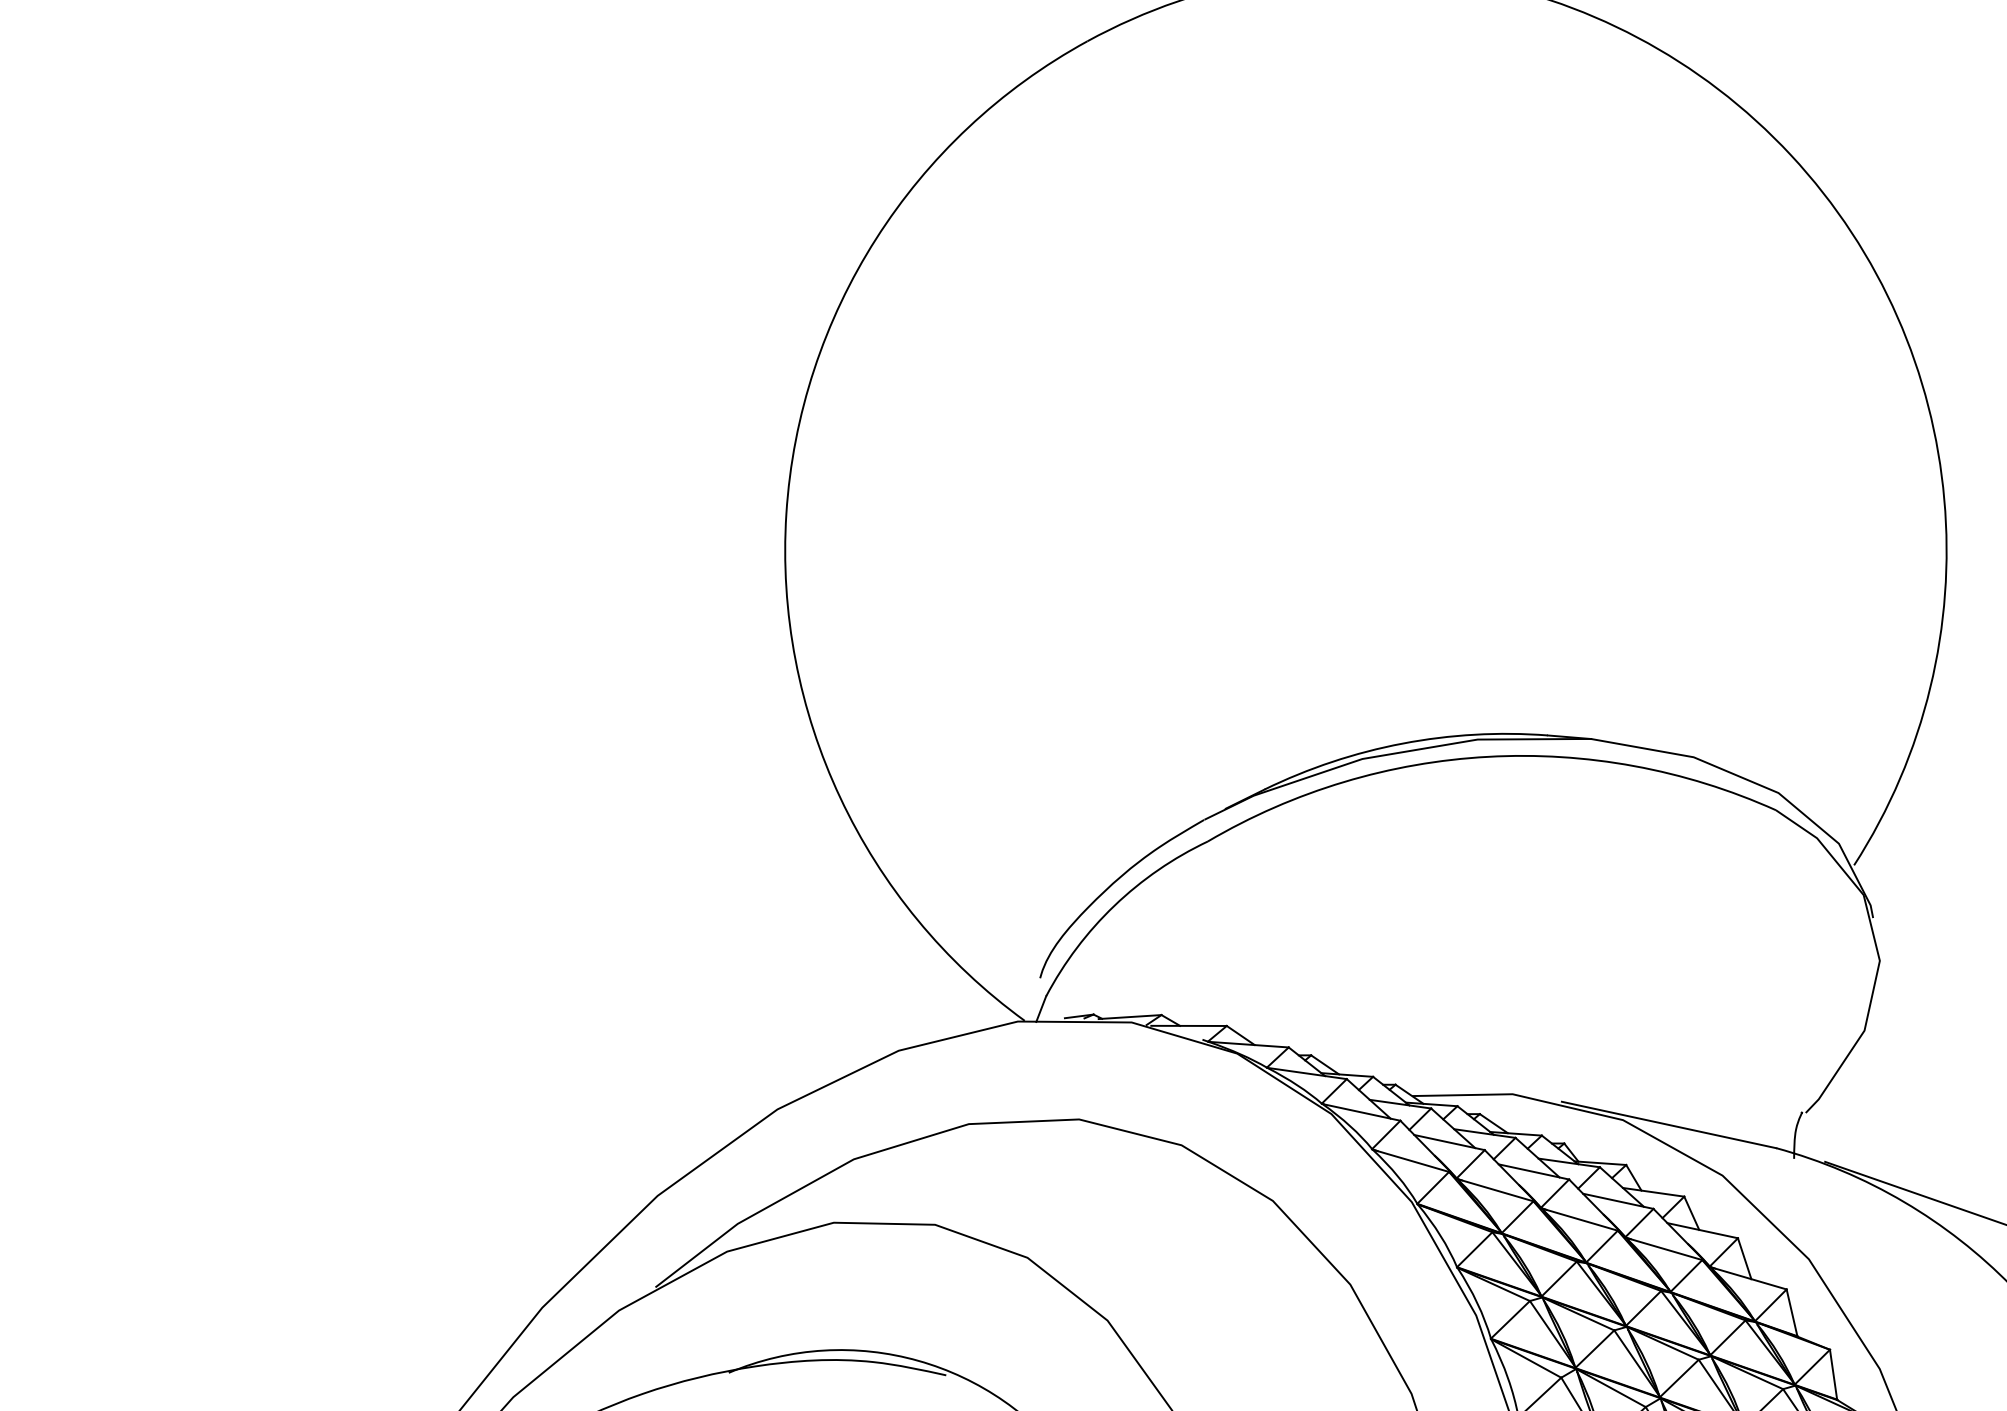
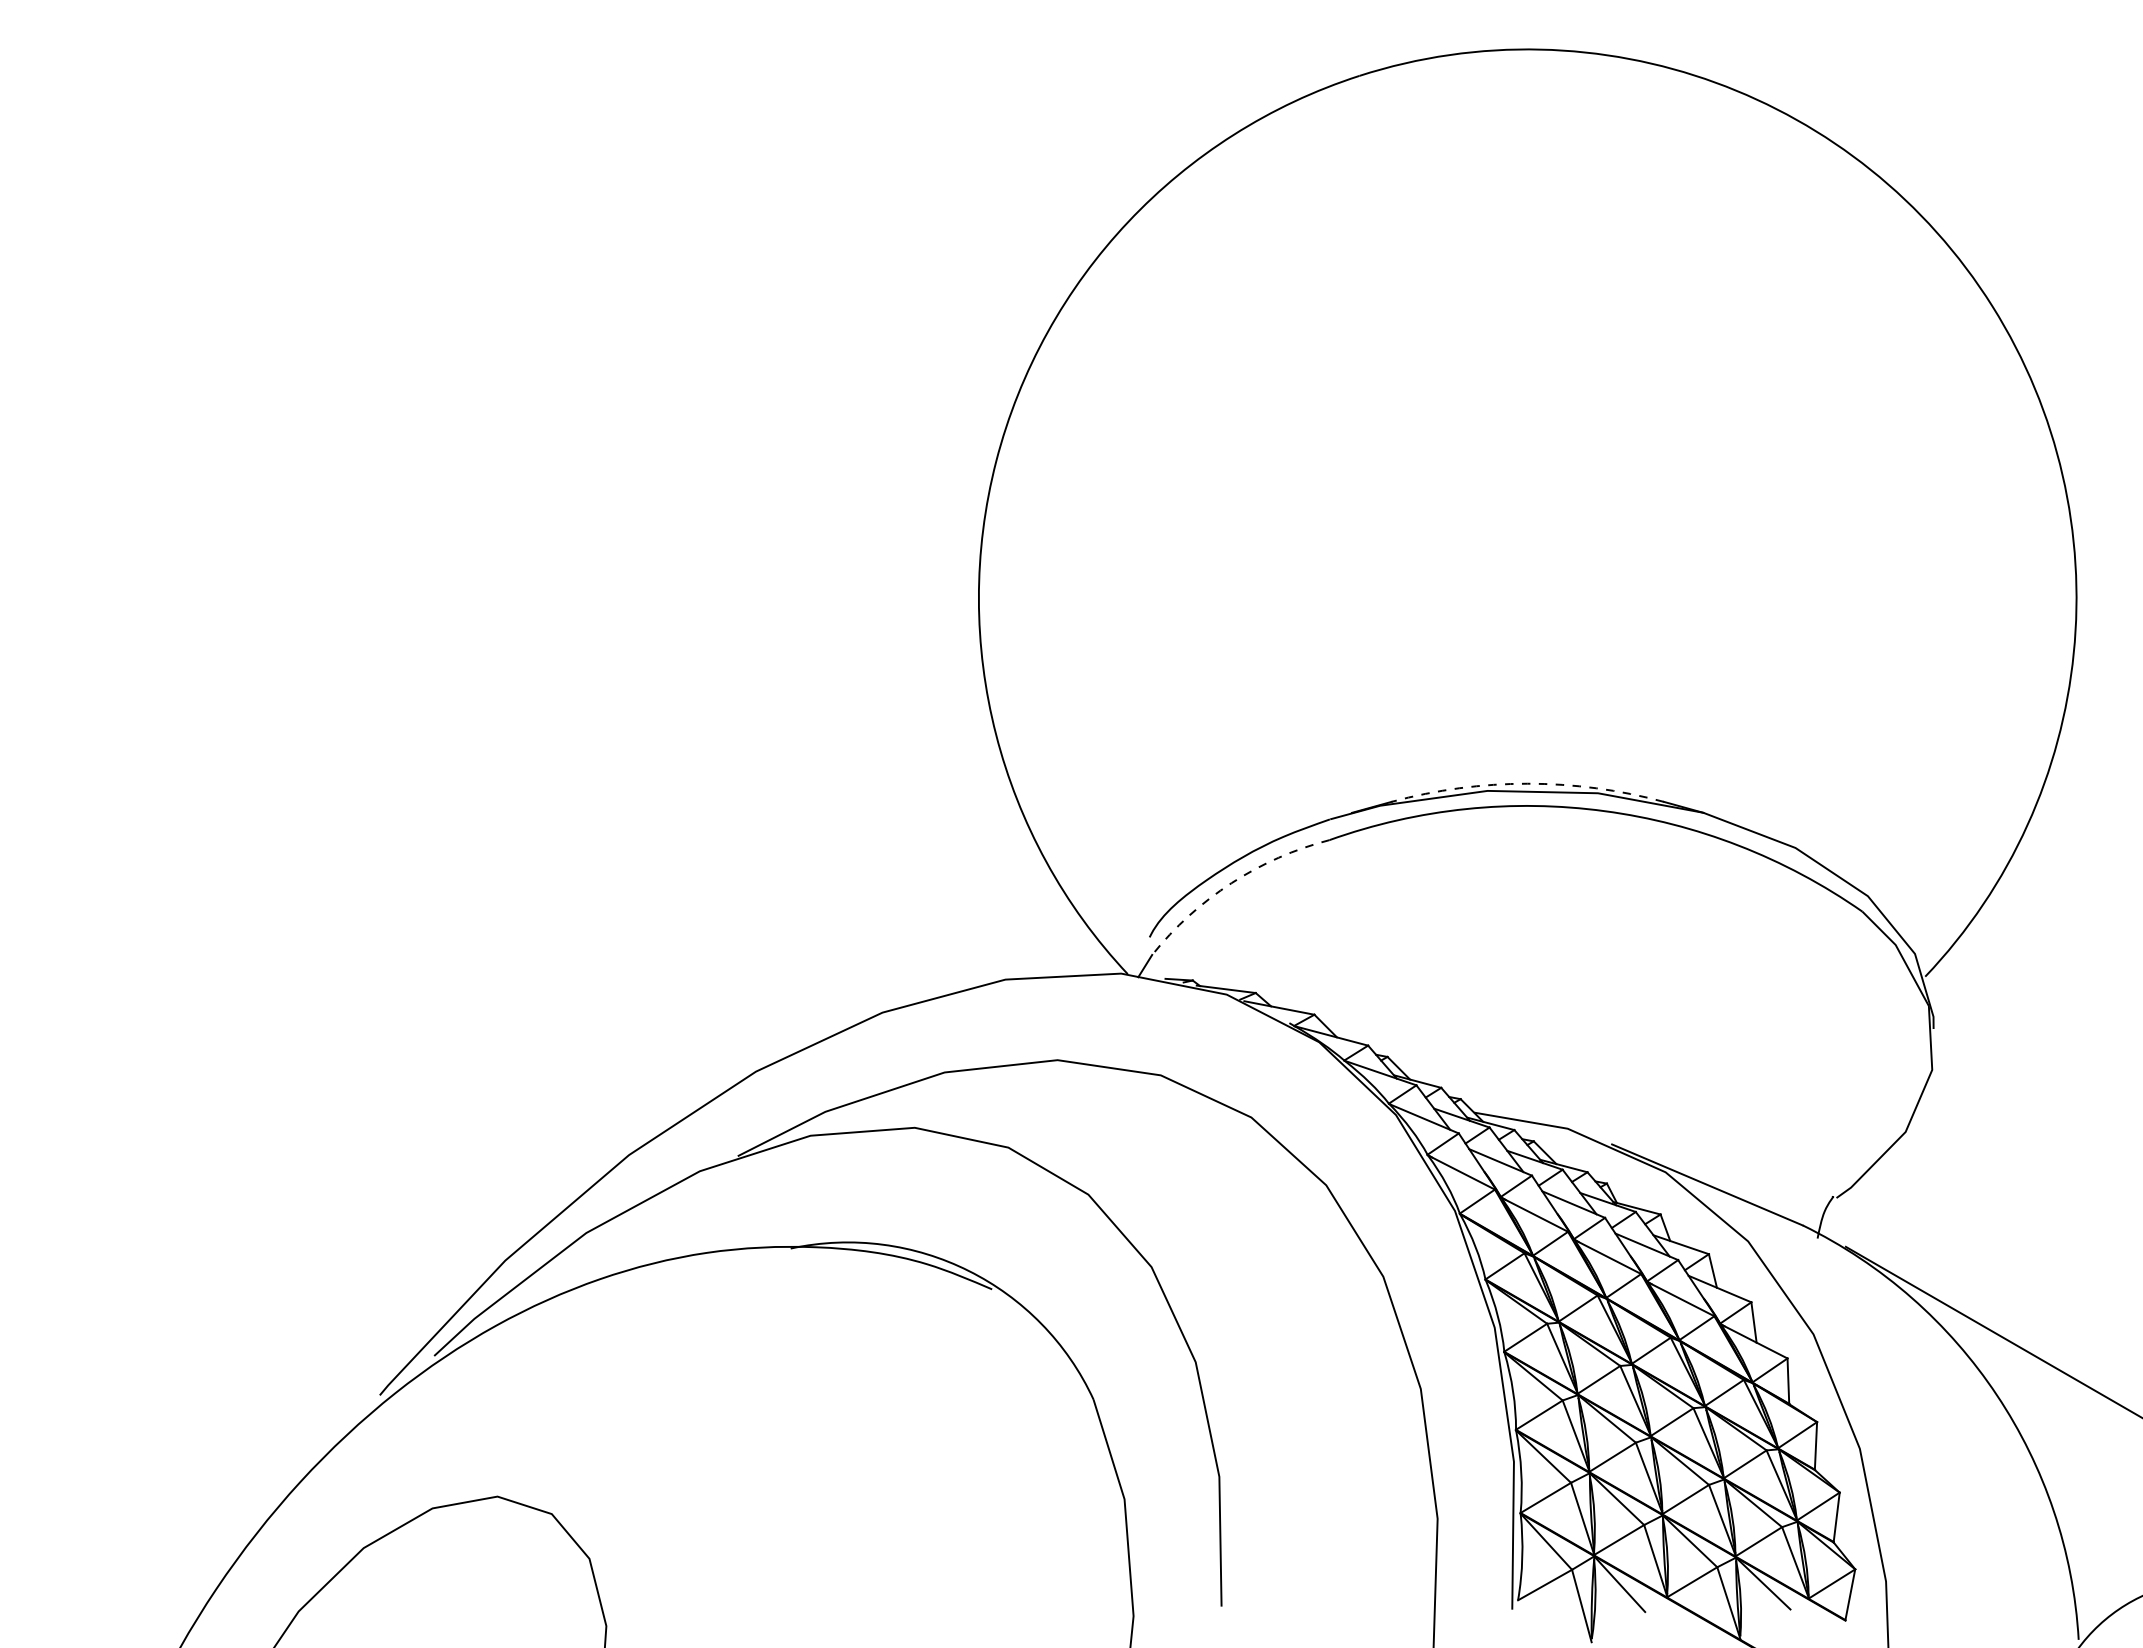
arc: (1402, 743) -> (1527, 783), solid -> dashed
arc: (1114, 906) -> (1231, 883), solid -> dashed

